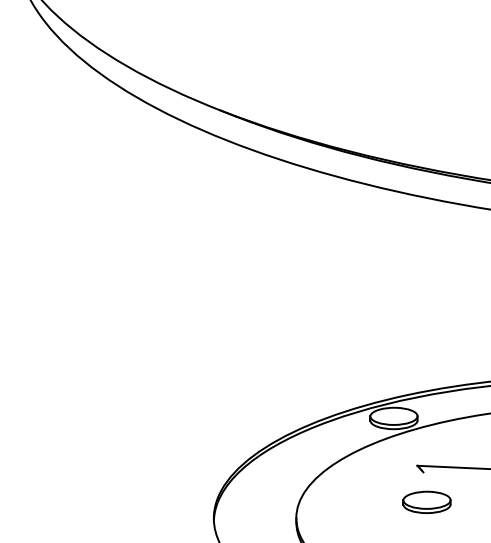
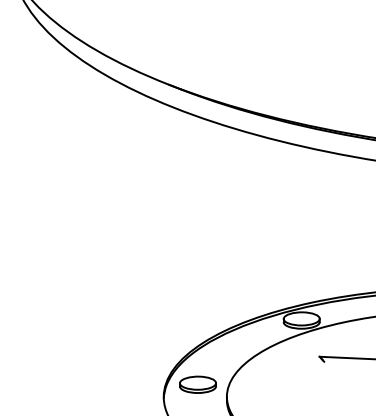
part: (426, 502) -> (197, 384), moved

